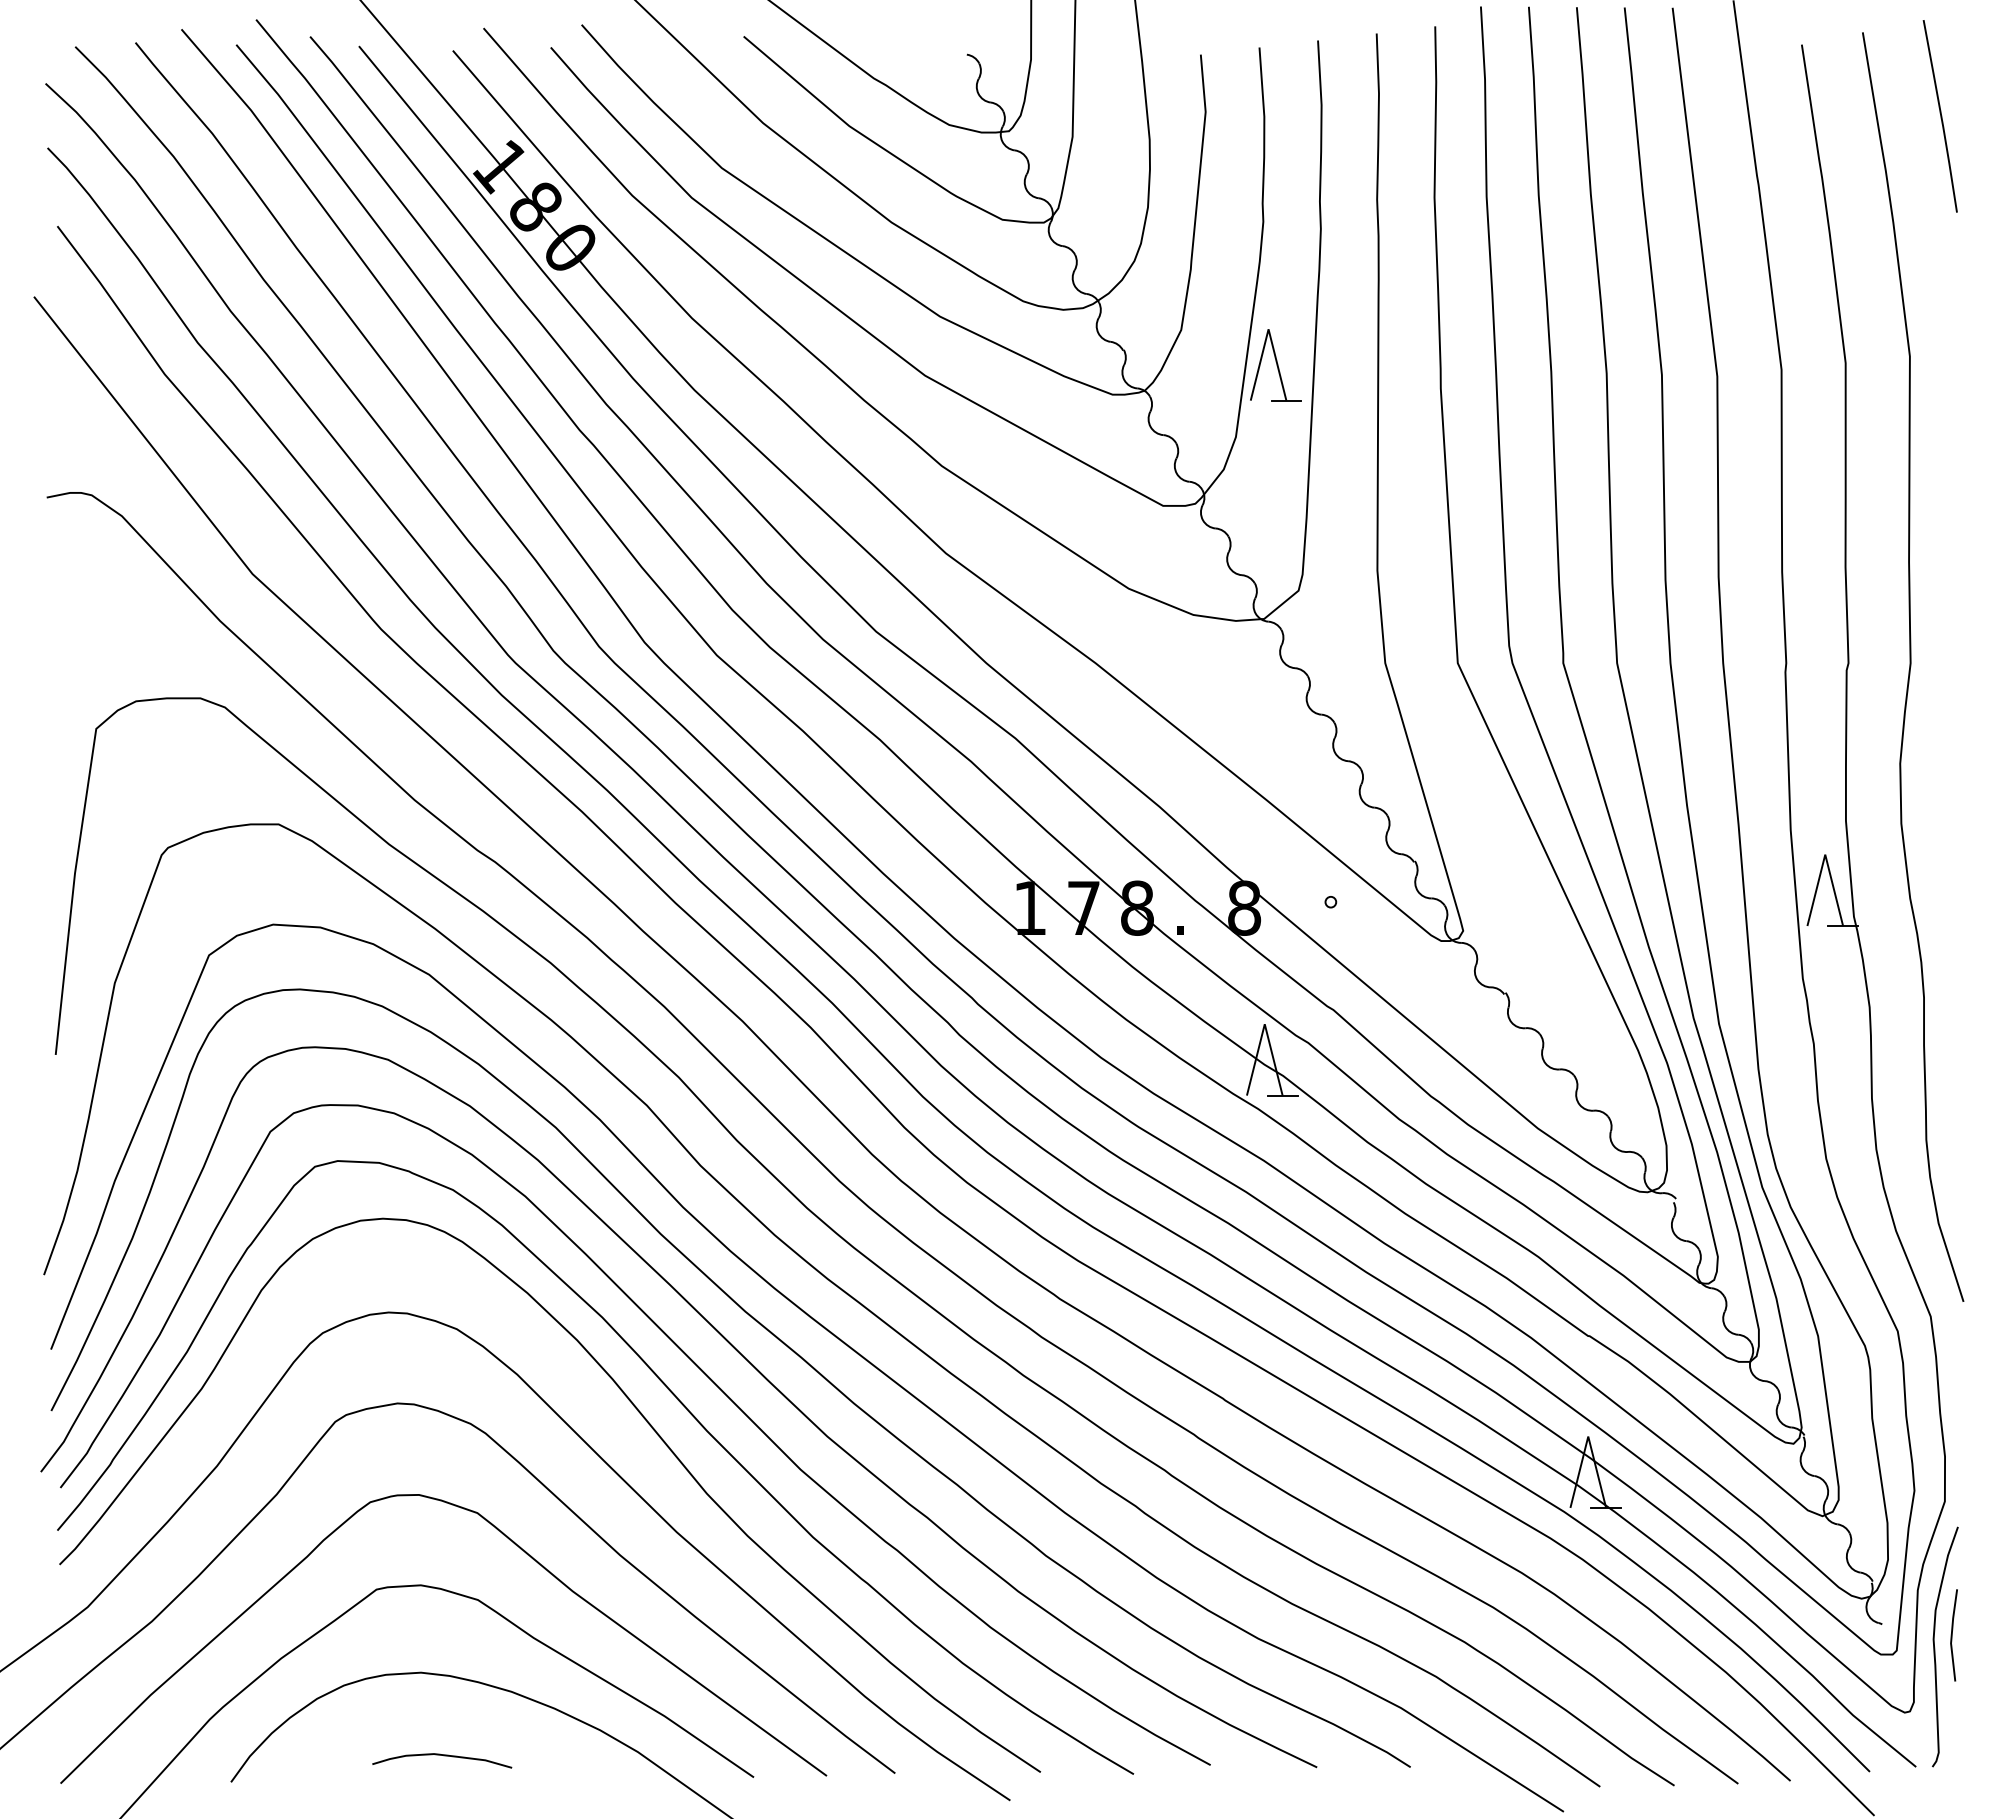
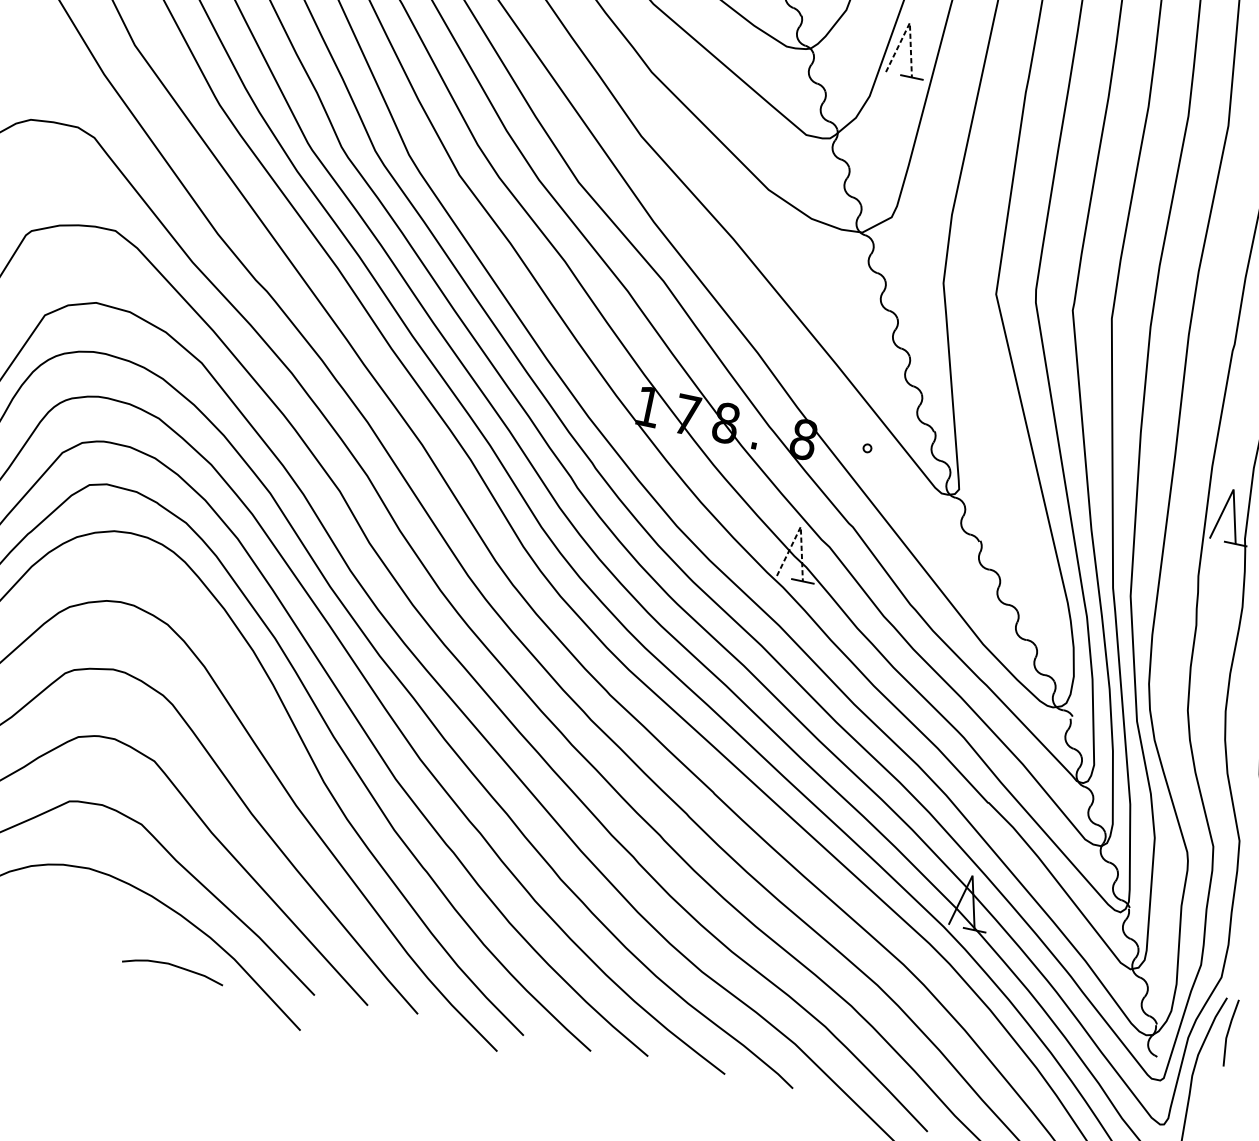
line: (1268, 329) -> (909, 23), solid -> dashed
line: (1264, 1024) -> (800, 527), solid -> dashed
line: (1952, 1635) -> (1228, 1032), moved
curve: (443, 1756) -> (174, 966), moved

